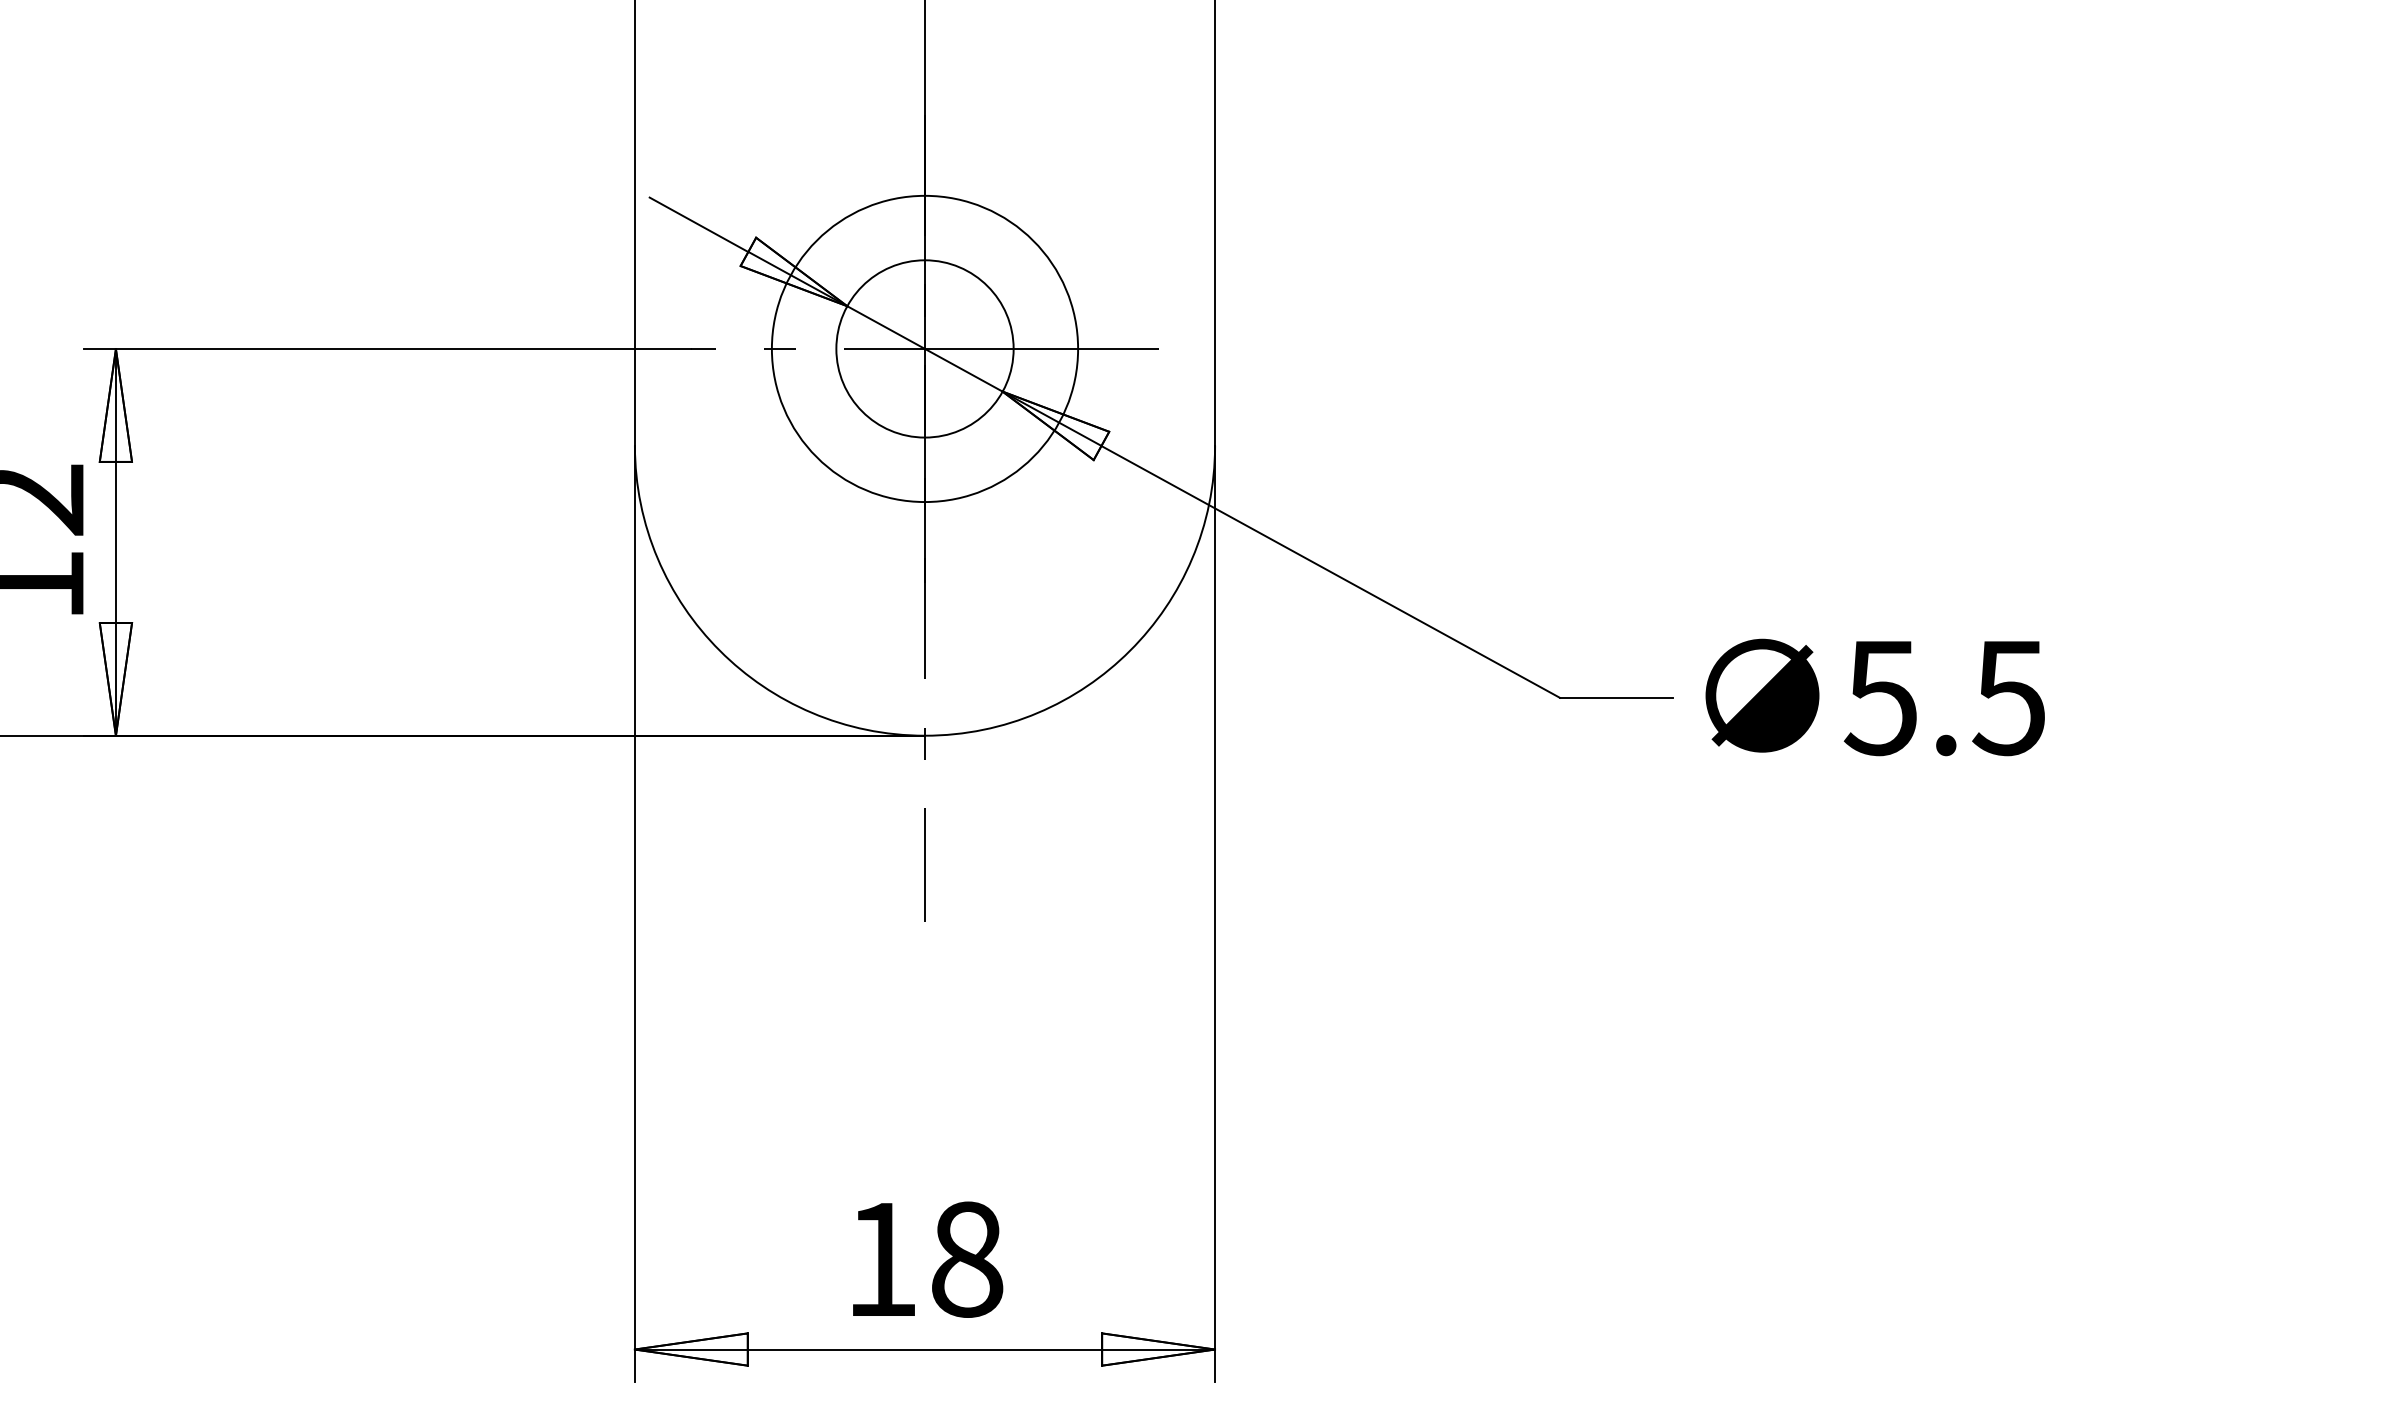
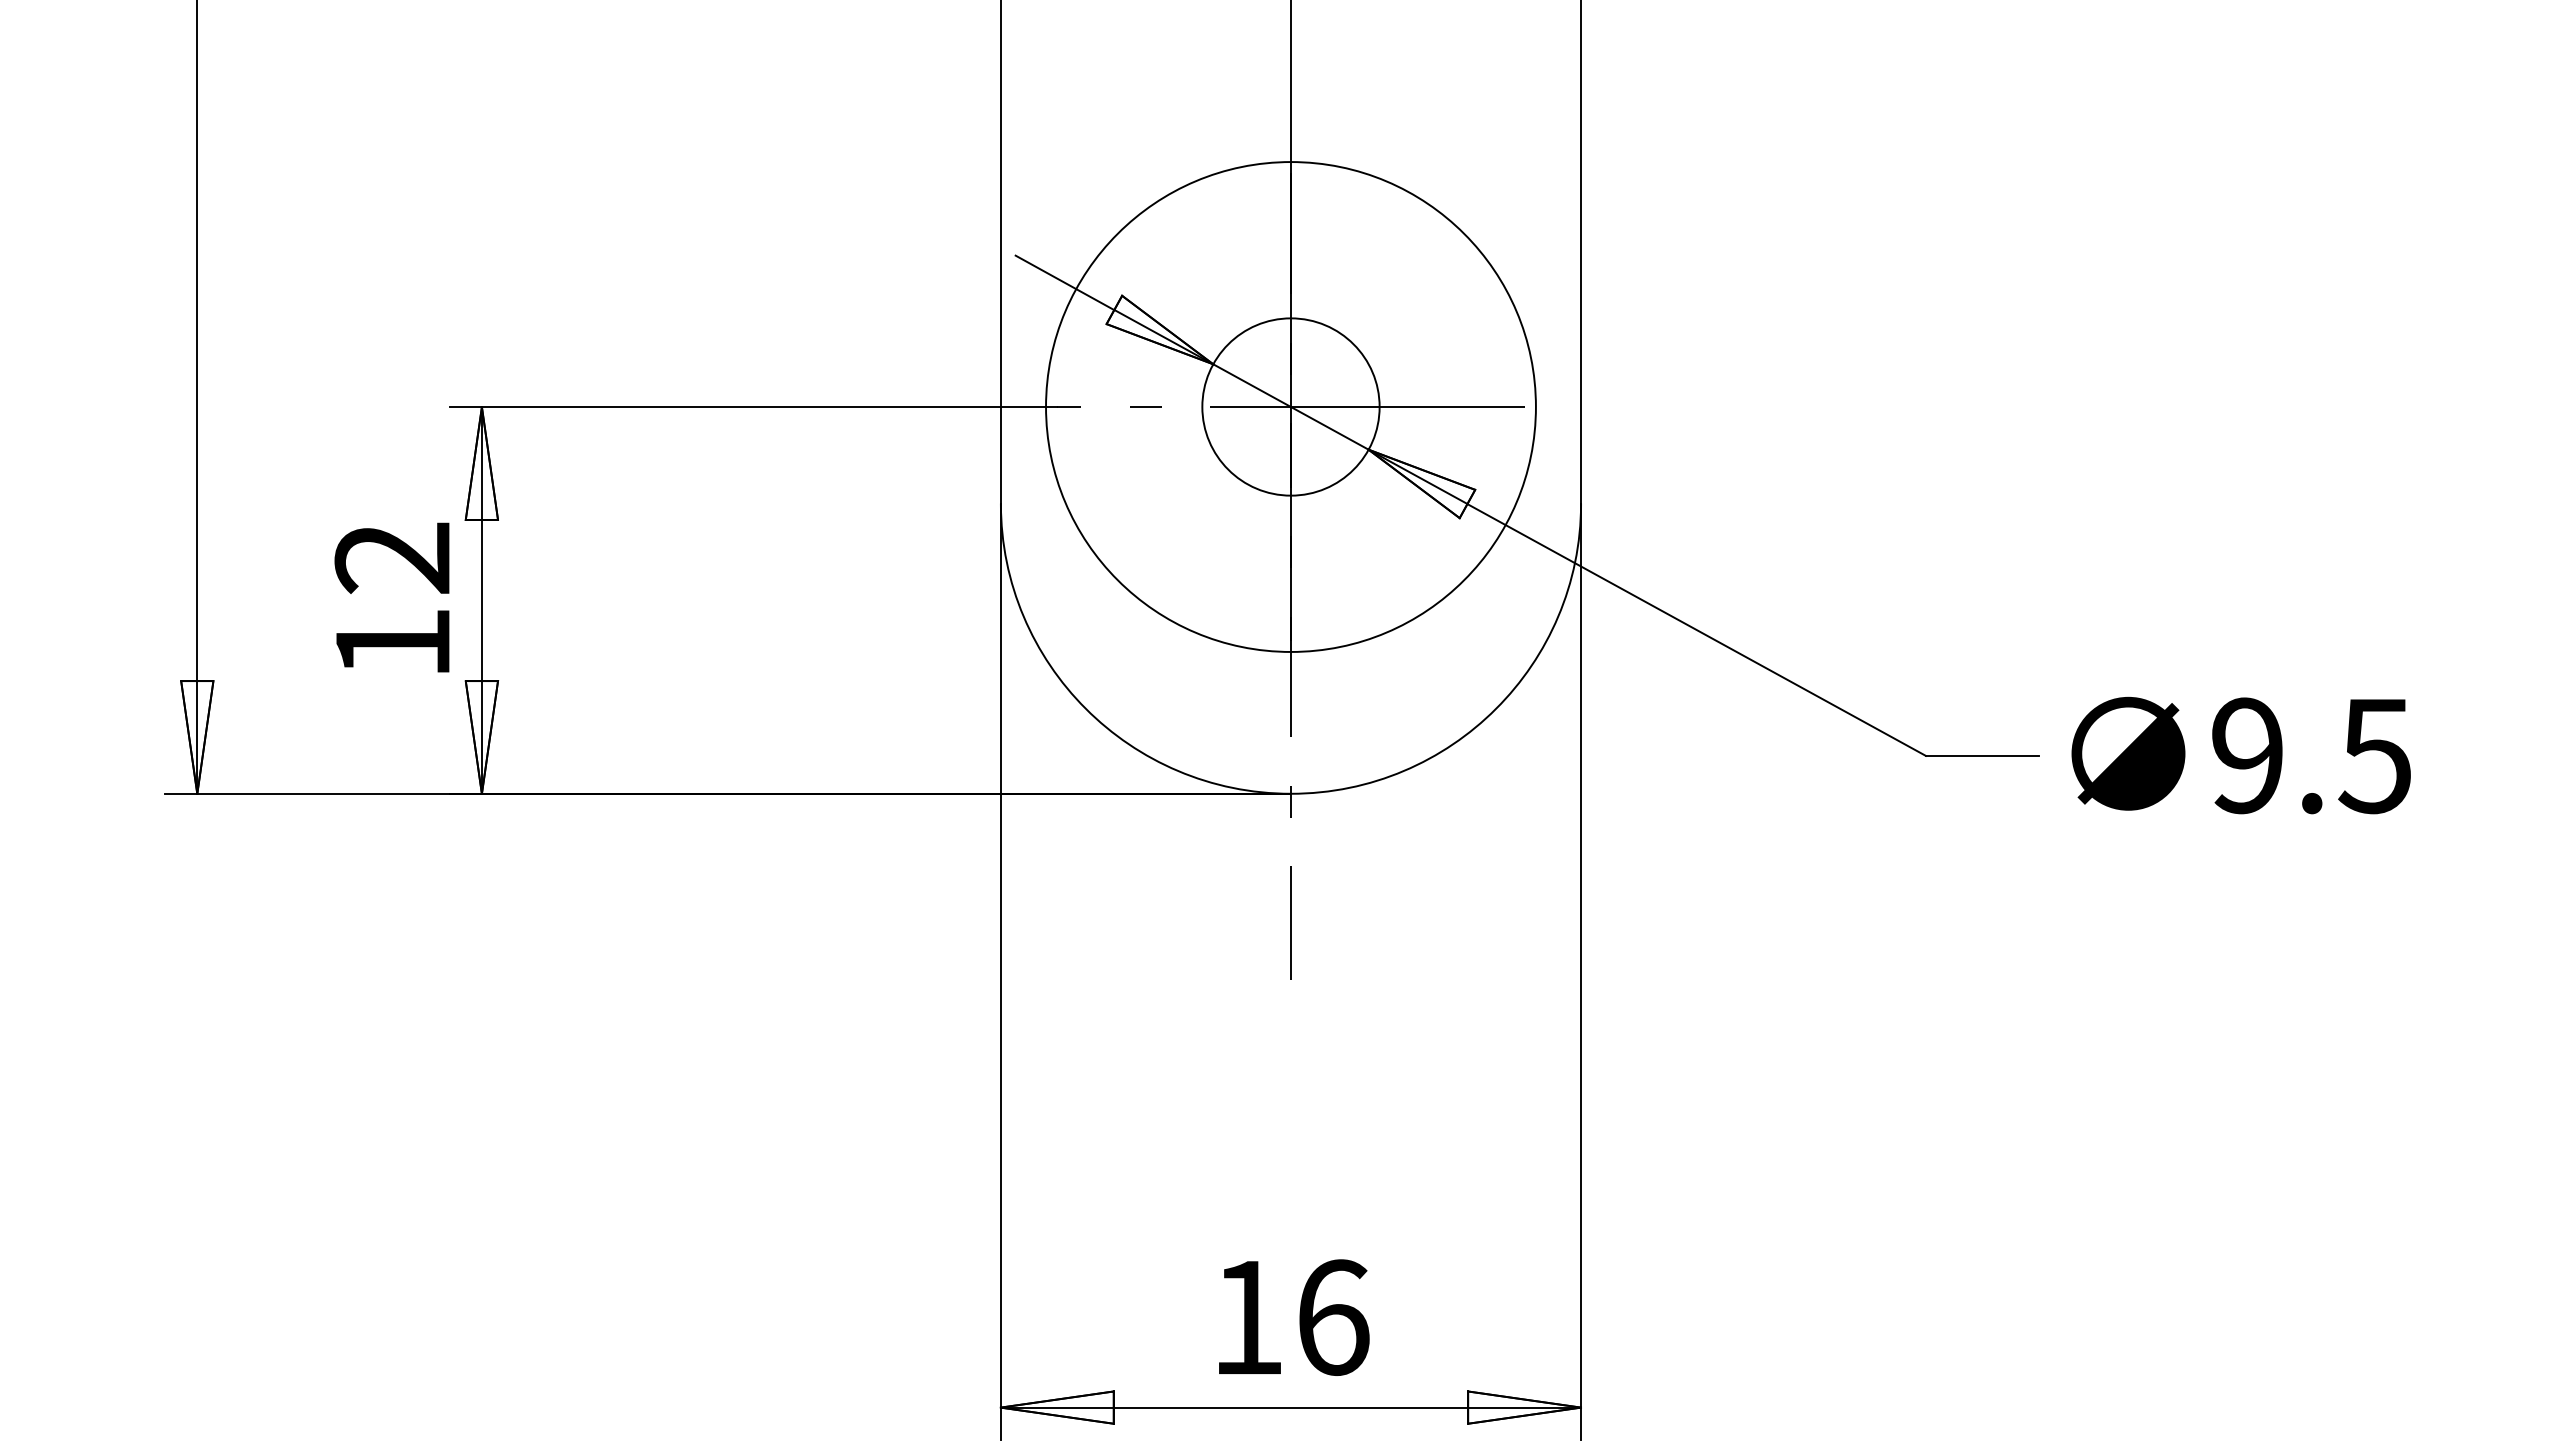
circle: (924, 348) -> (1290, 406), size x1.6
text: (1879, 697) -> (2245, 755), 5.5 -> 9.5
text: (967, 1259) -> (1333, 1317), 18 -> 16

